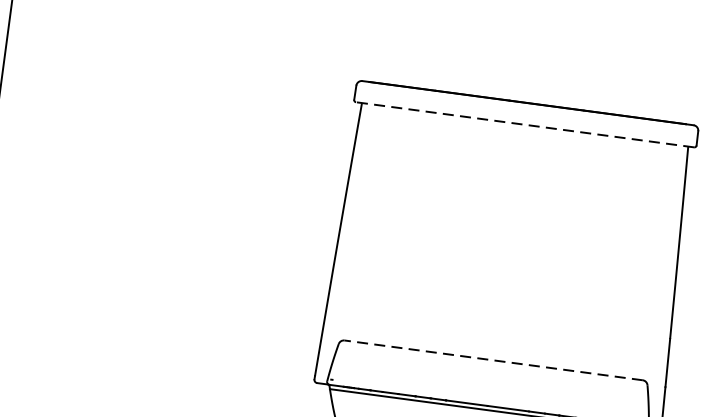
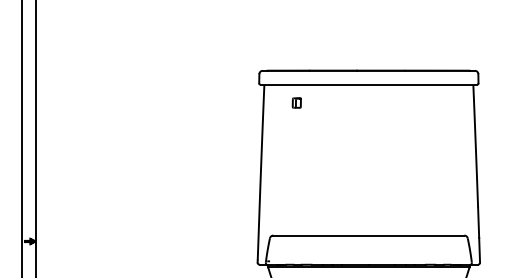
line: (524, 124) -> (368, 84), dashed -> solid
part: (408, 137) -> (296, 102), added
line: (493, 360) -> (368, 235), dashed -> solid

